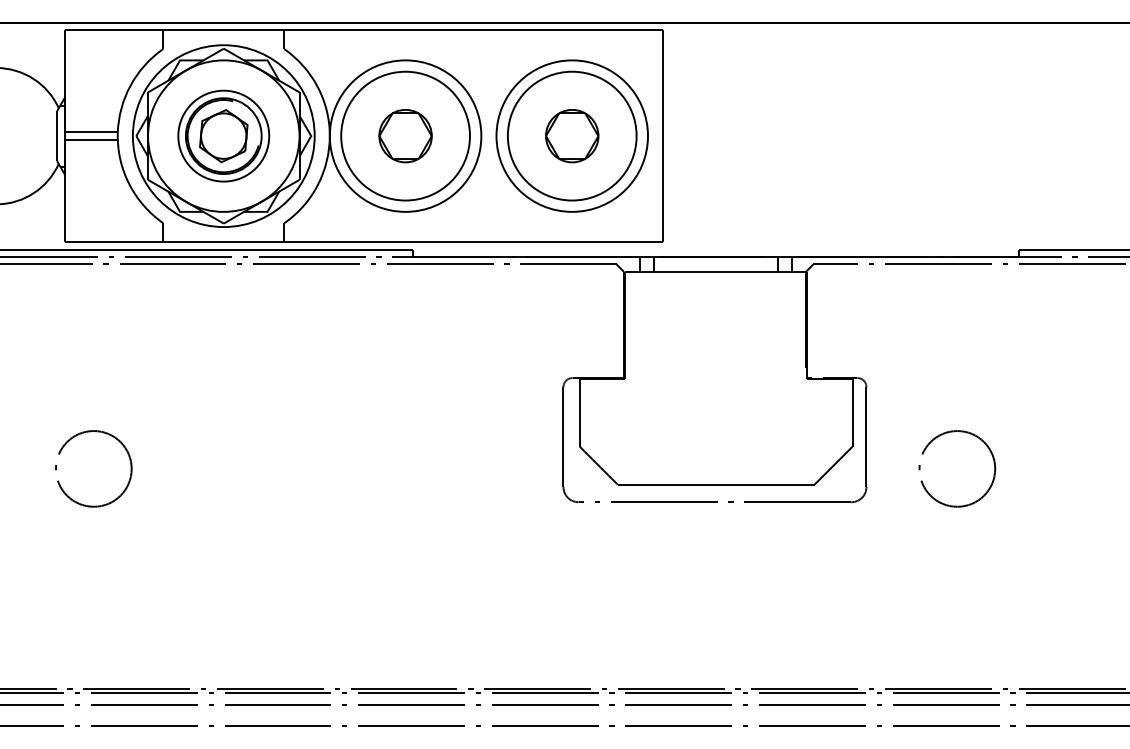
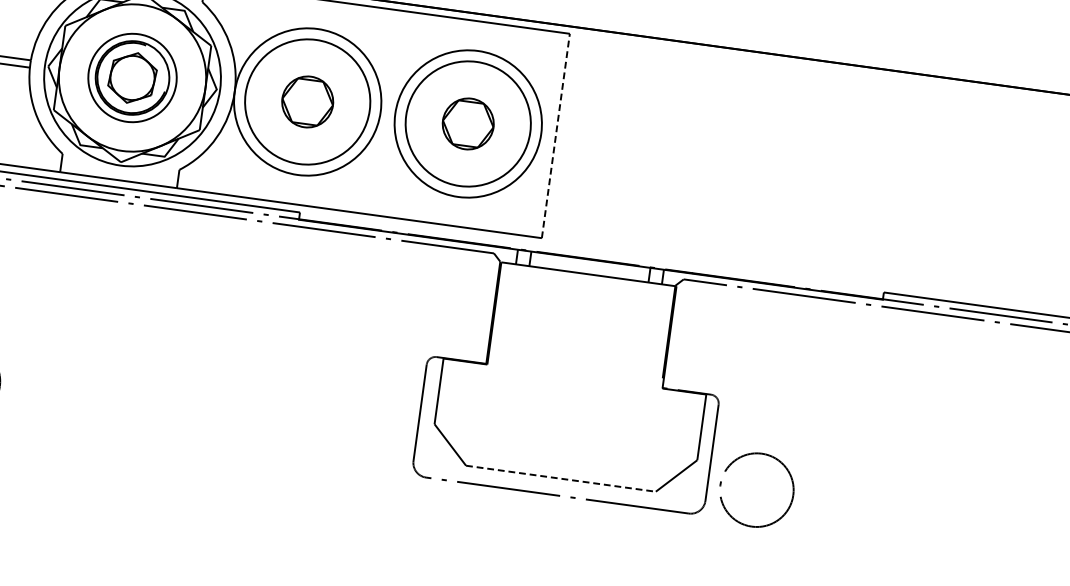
line: (663, 135) -> (556, 135), solid -> dashed
part: (954, 432) -> (758, 454), moved
line: (716, 484) -> (561, 478), solid -> dashed

